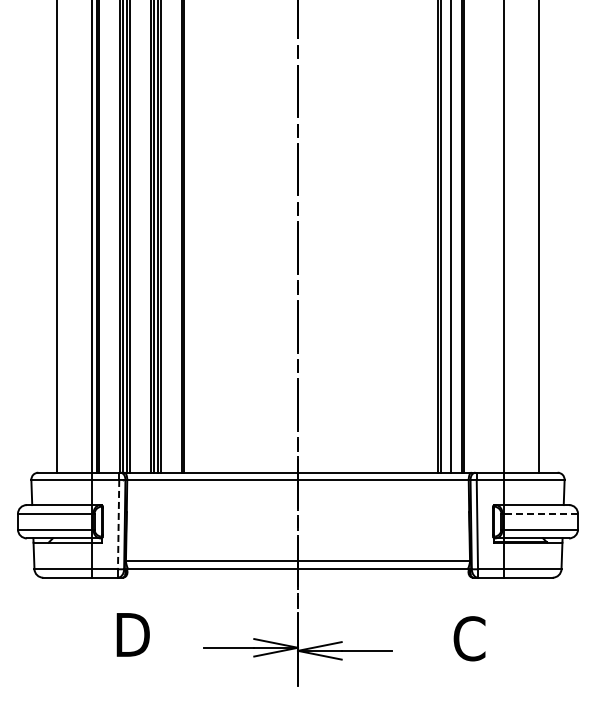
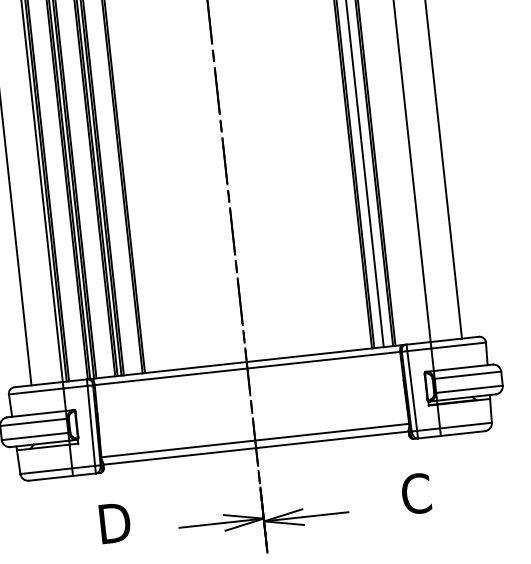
line: (540, 513) -> (467, 374), dashed -> solid
line: (118, 524) -> (91, 425), dashed -> solid

